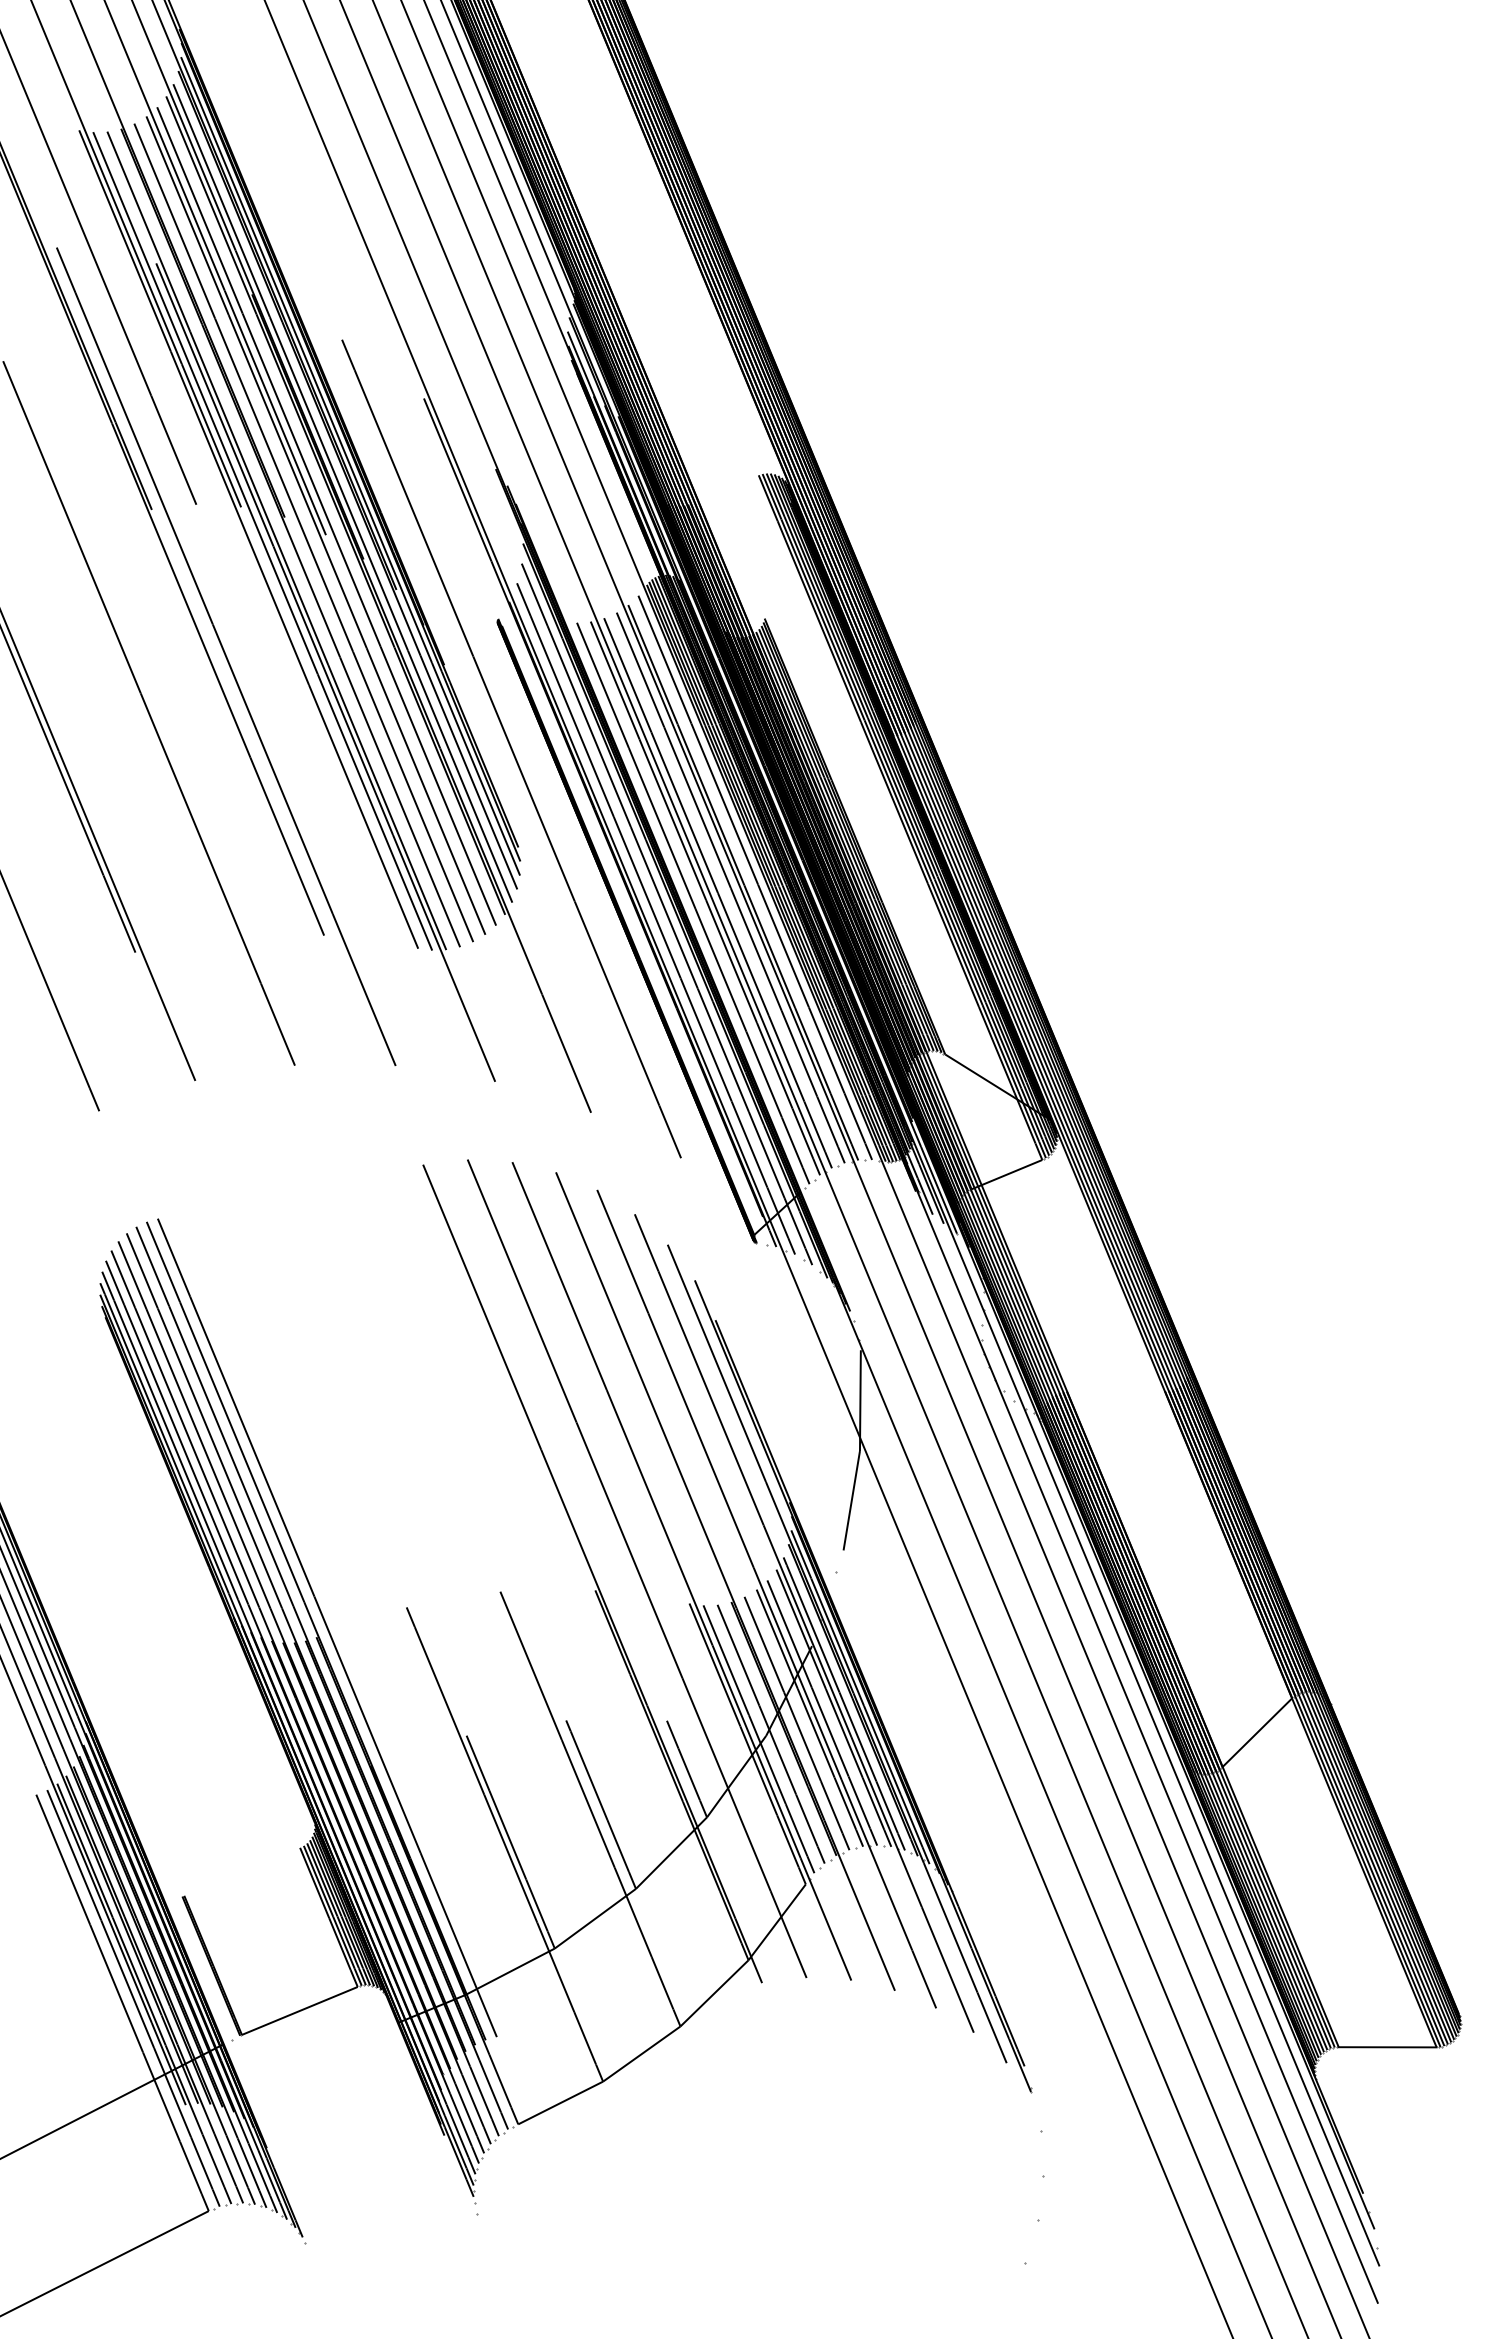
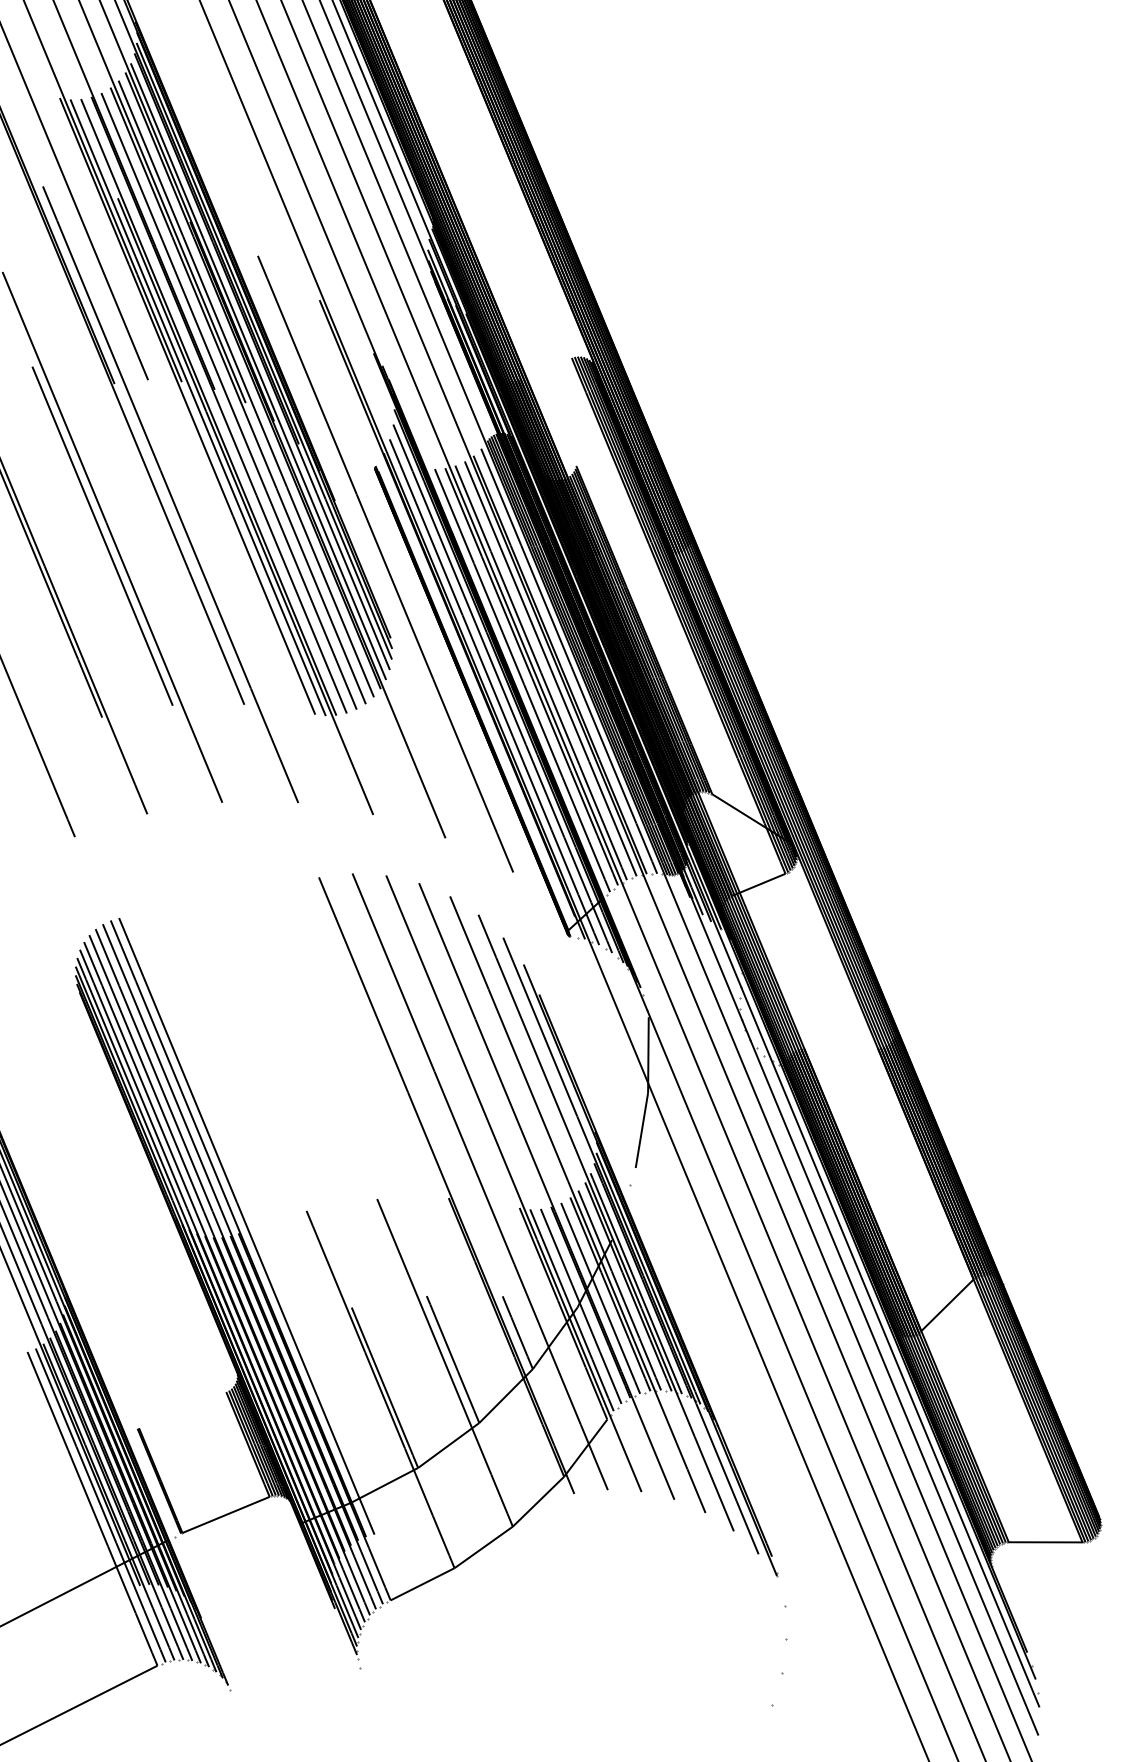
line: (135, 711) -> (102, 535), added

